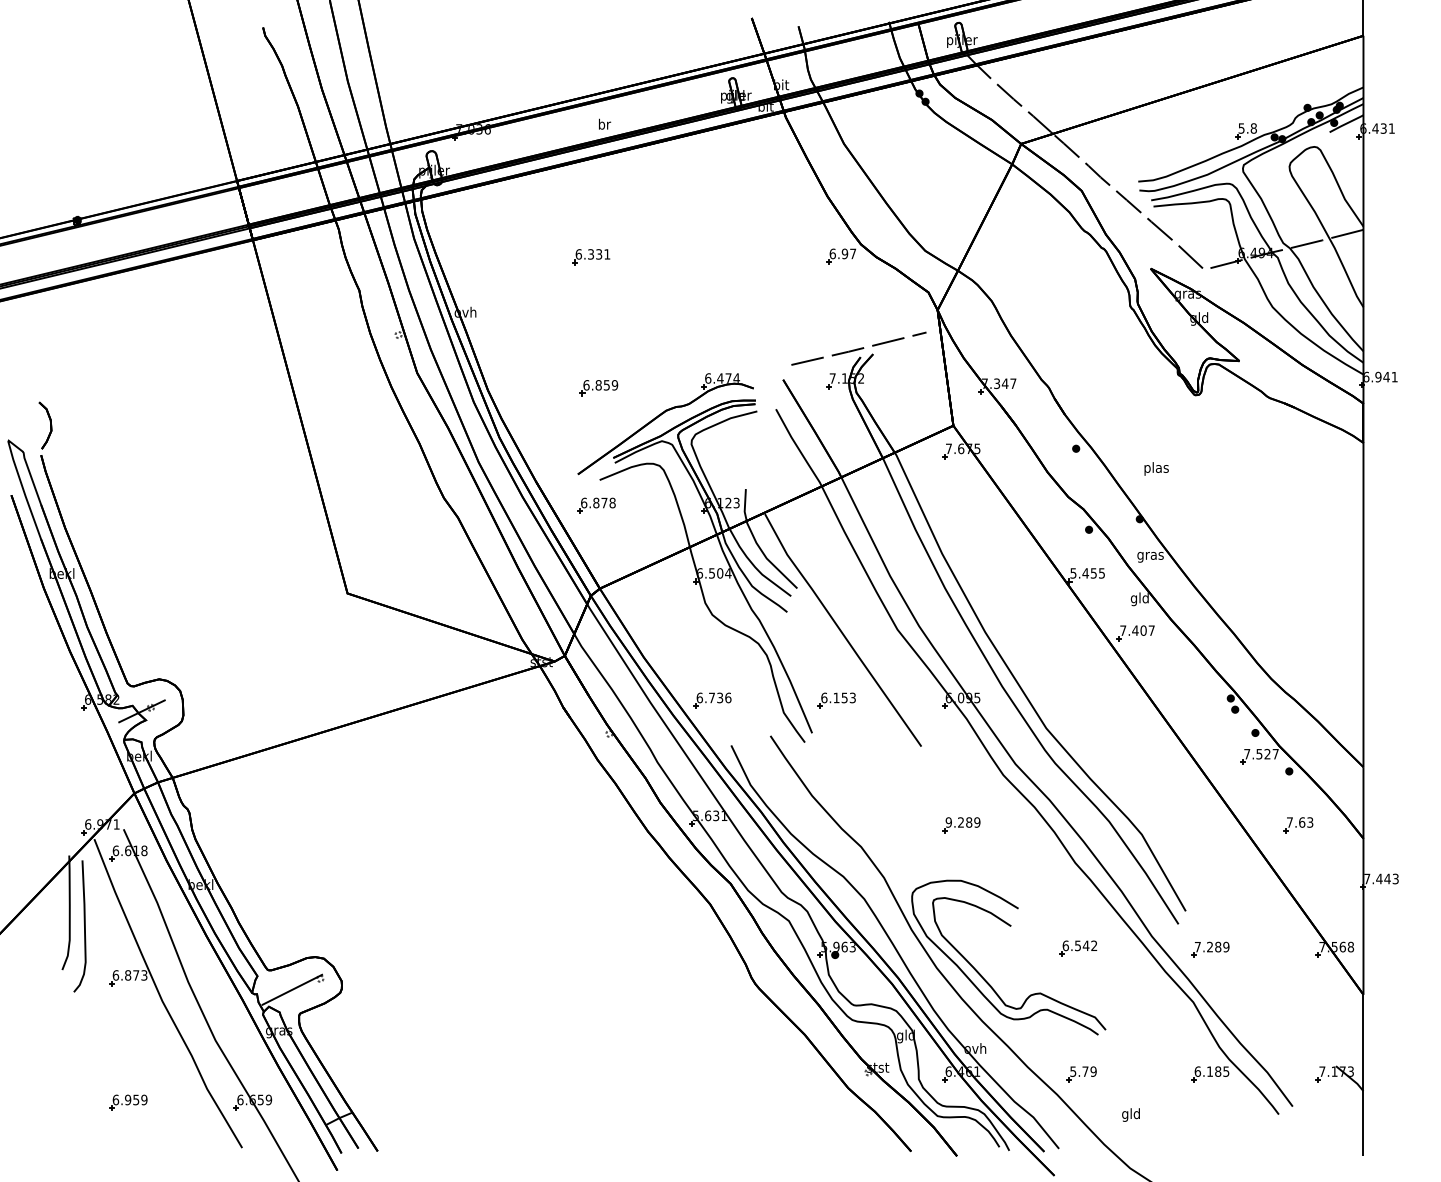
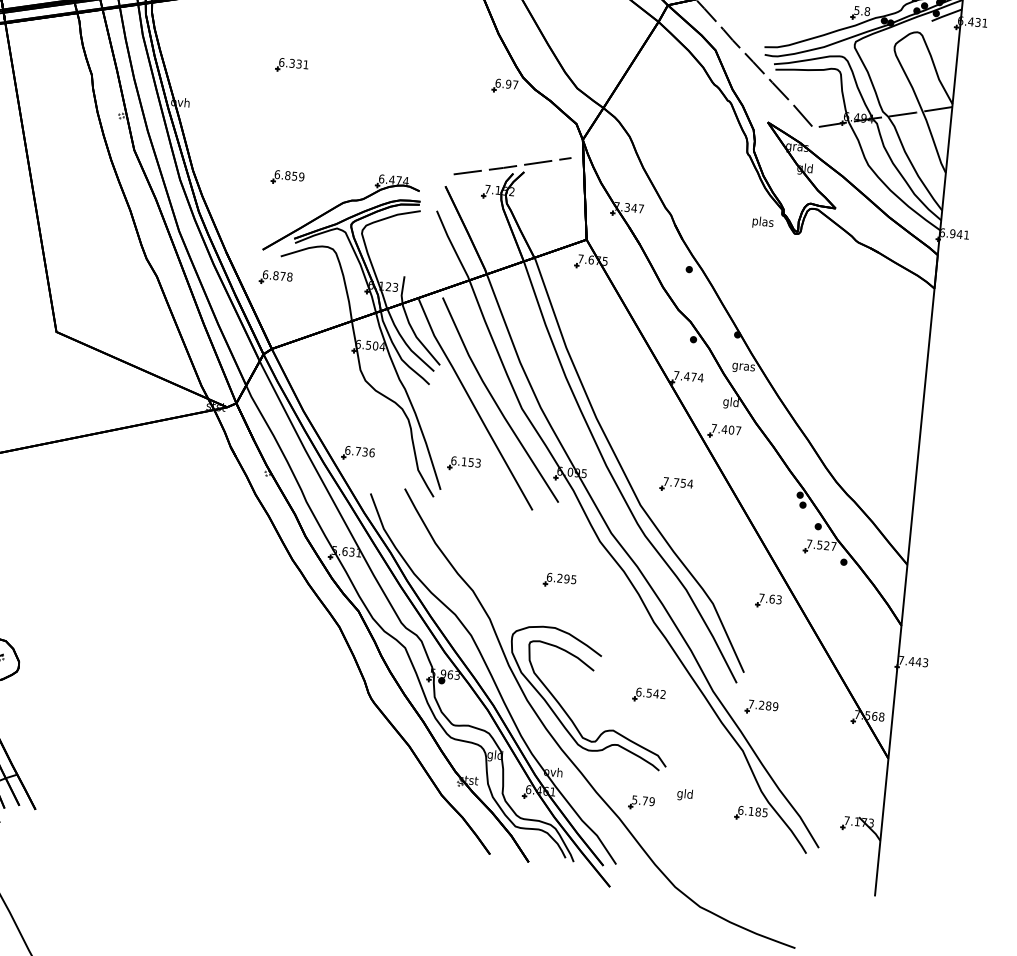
text: (1156, 468) -> (763, 222), moved
text: (1087, 573) -> (688, 376), 5.455 -> 7.474
line: (867, 625) -> (496, 402), added
part: (1085, 700) -> (676, 484), added
text: (962, 822) -> (561, 578), 9.289 -> 6.295
part: (1298, 825) -> (768, 601), moved
text: (1130, 1114) -> (684, 794), moved

